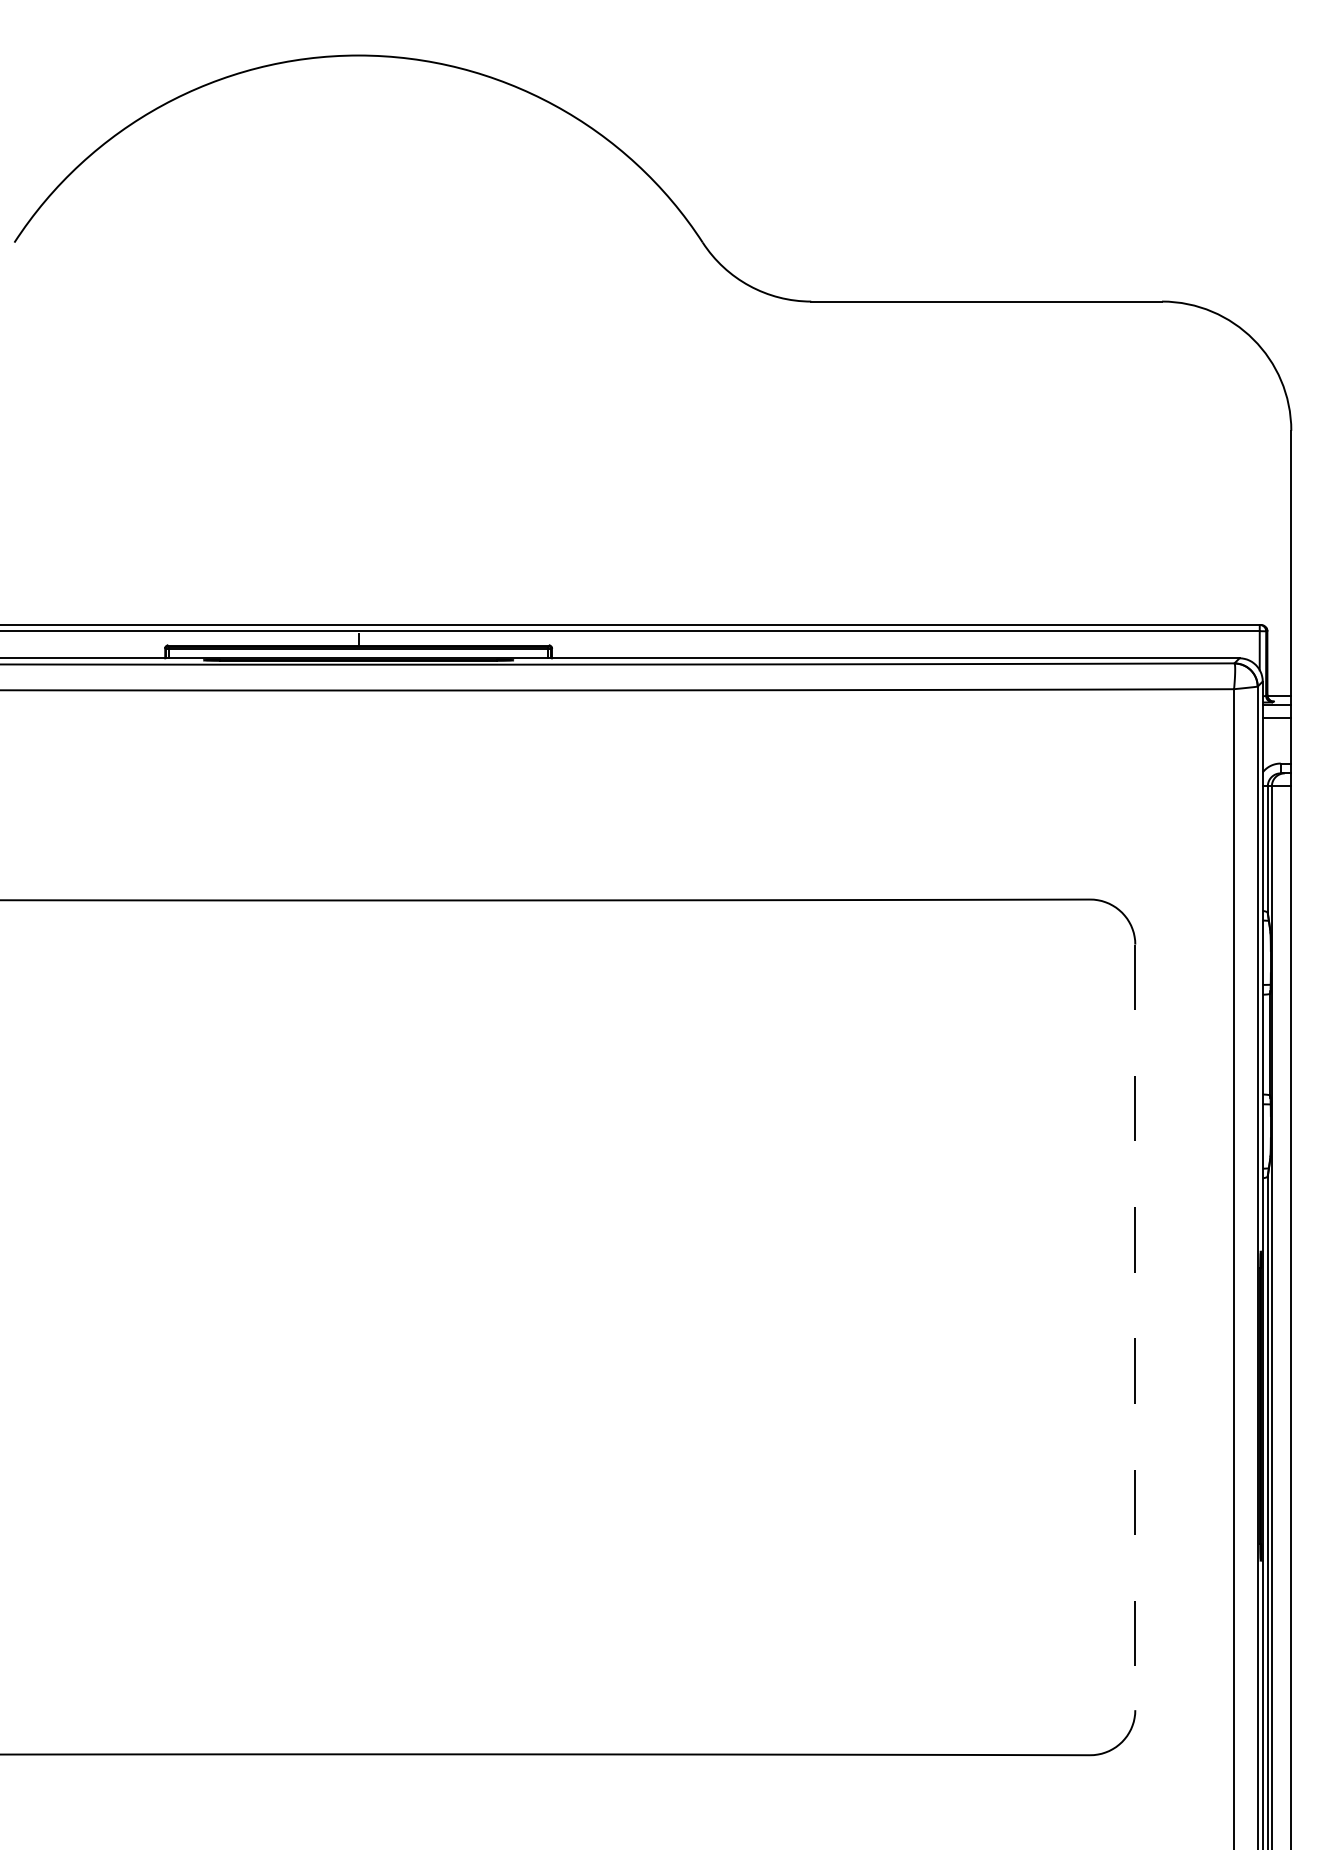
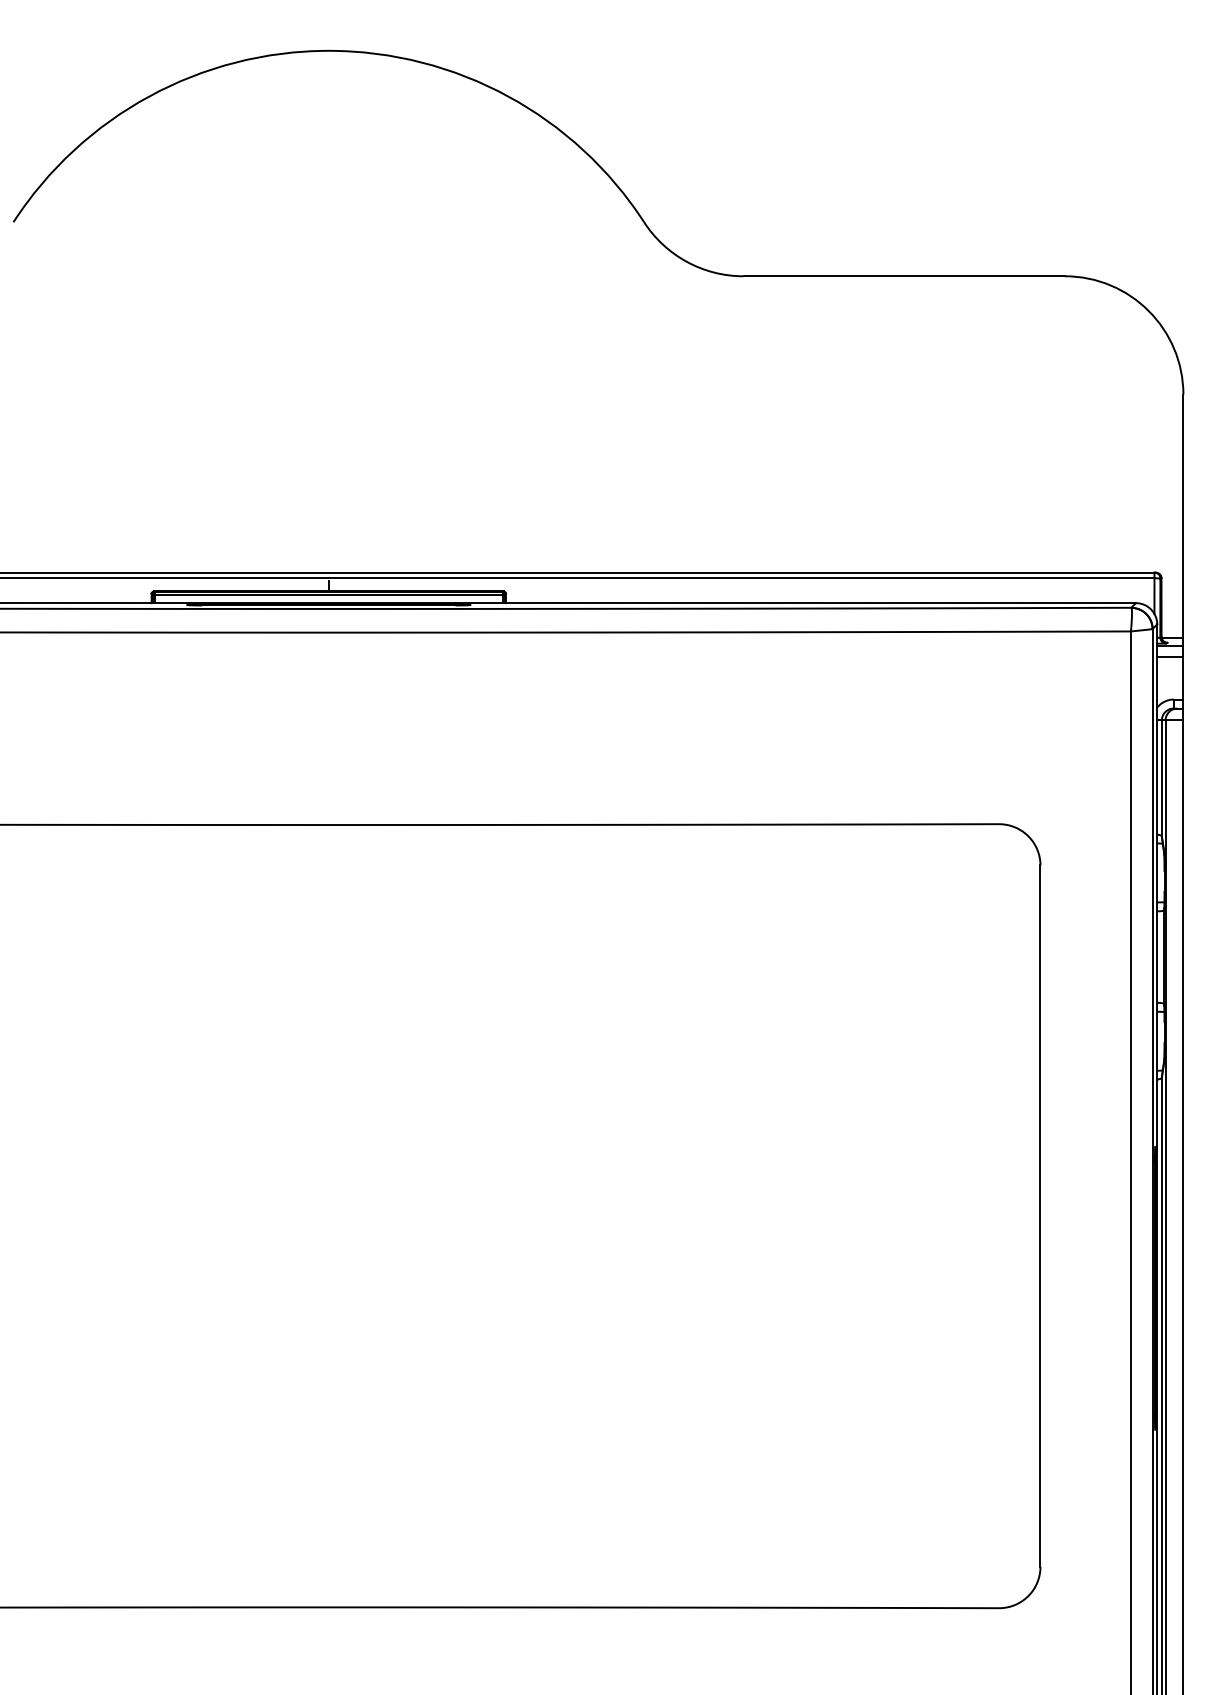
line: (1135, 1327) -> (1040, 1216), dashed -> solid

